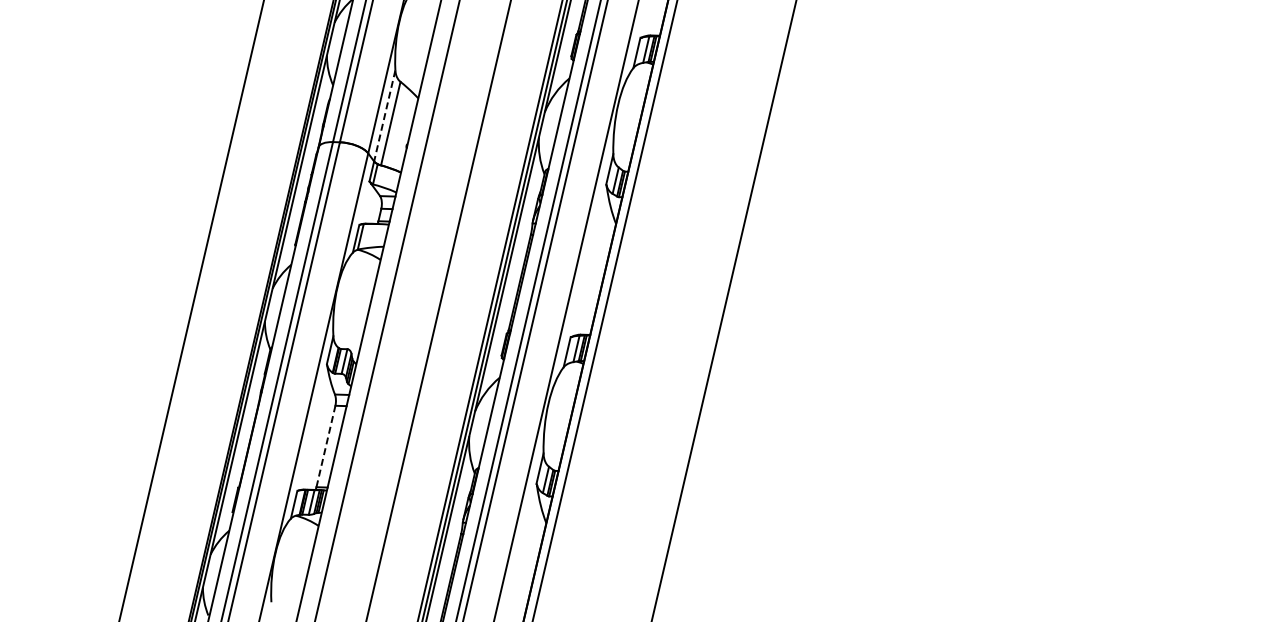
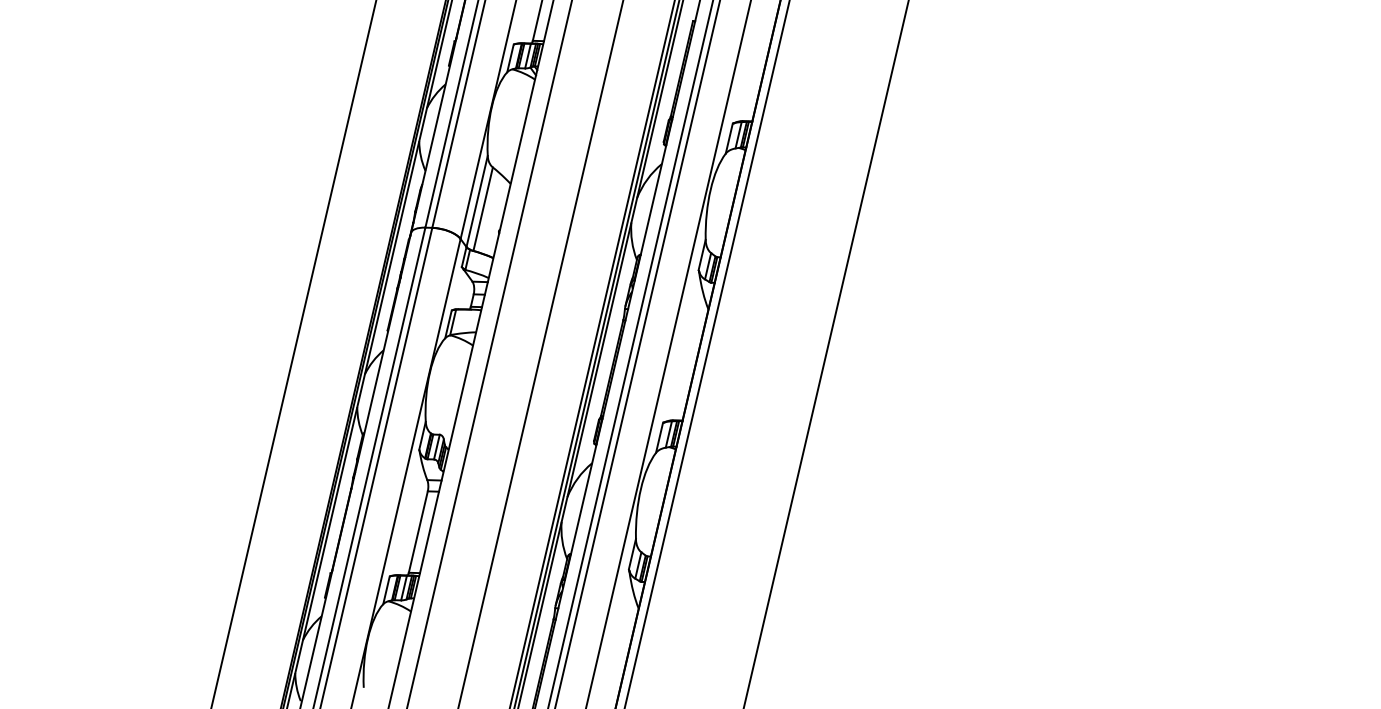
line: (385, 115) -> (477, 201), dashed -> solid
line: (326, 446) -> (418, 532), dashed -> solid

